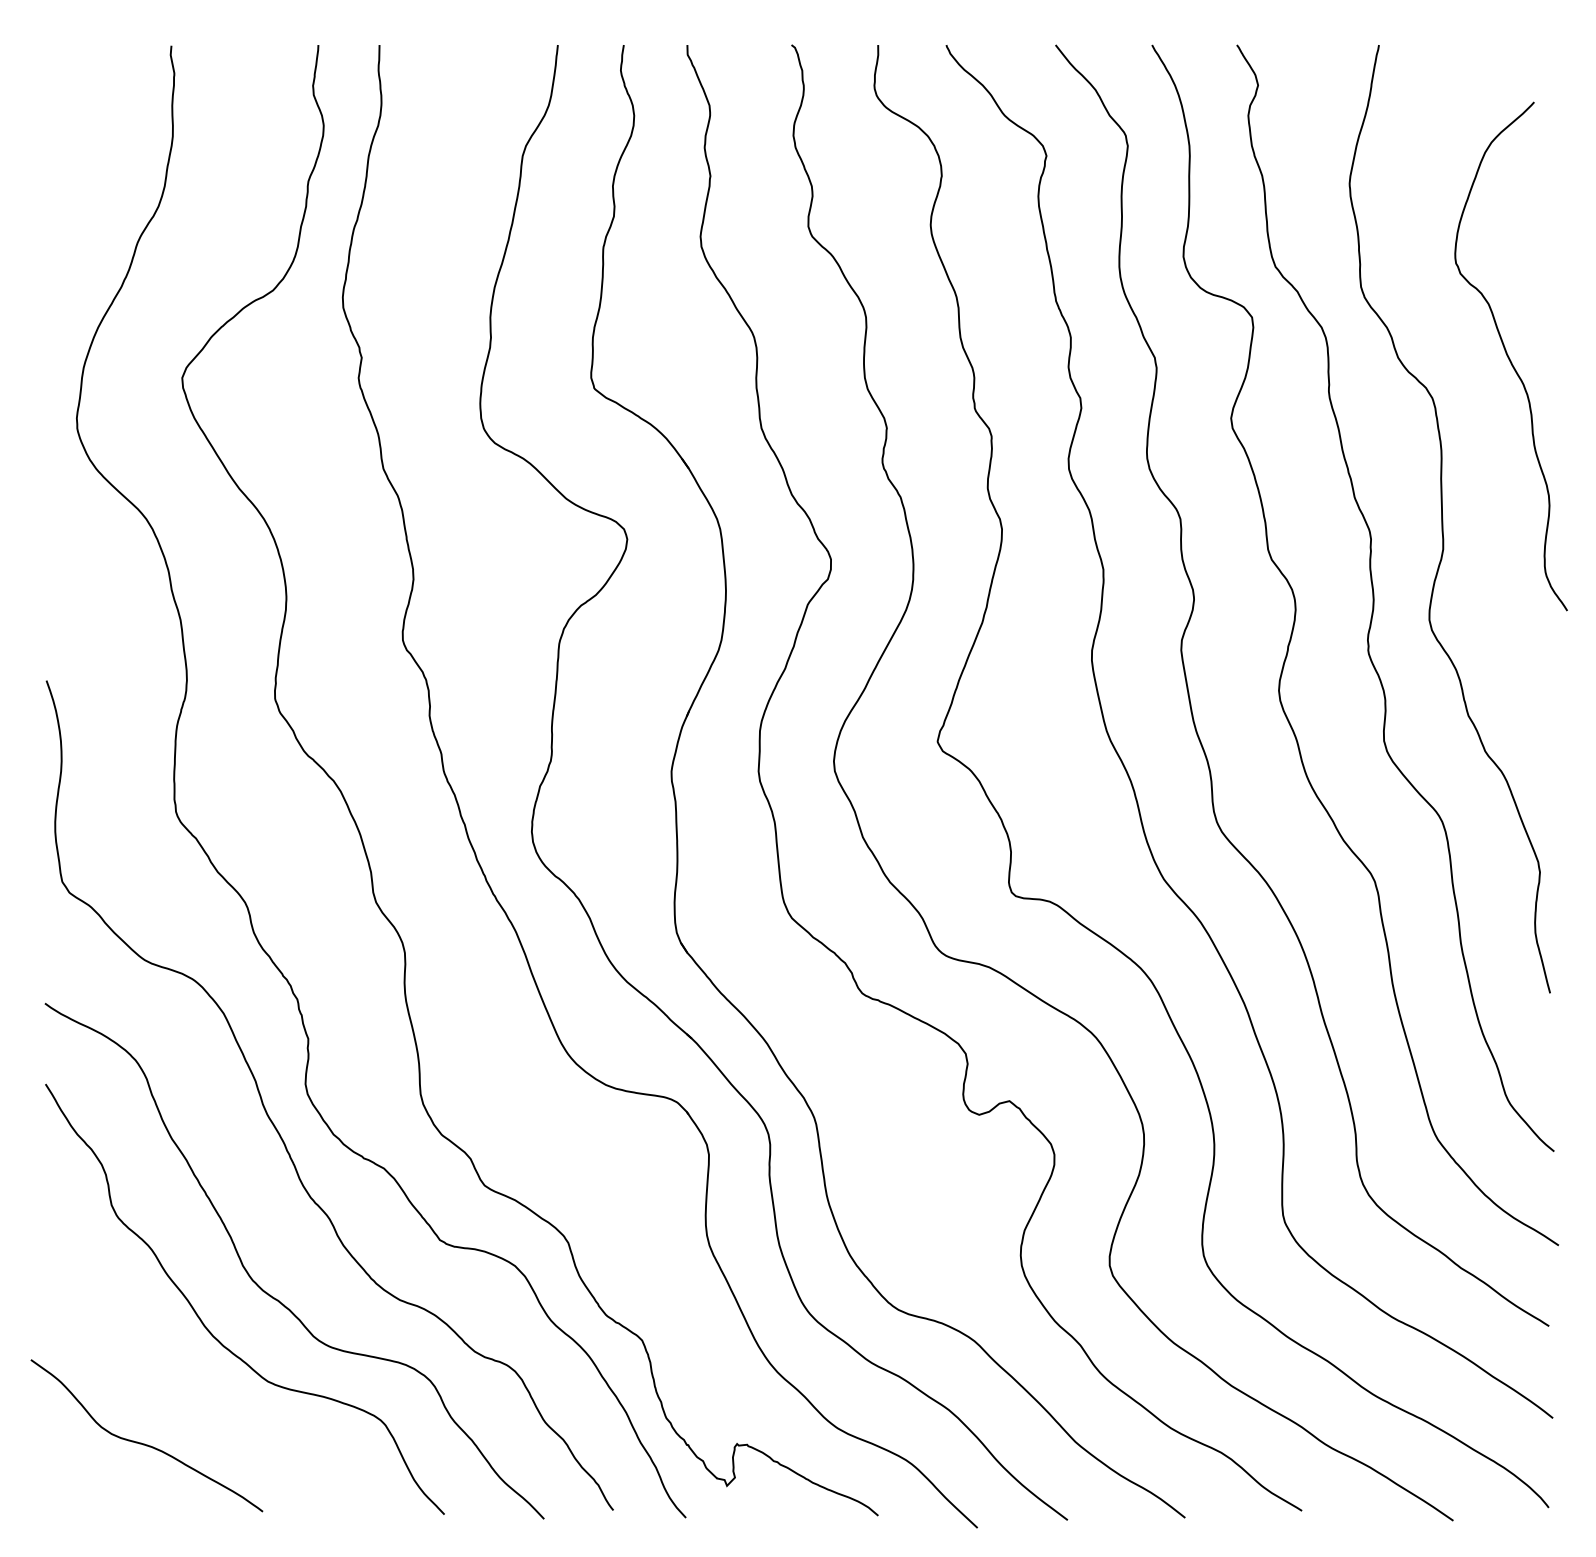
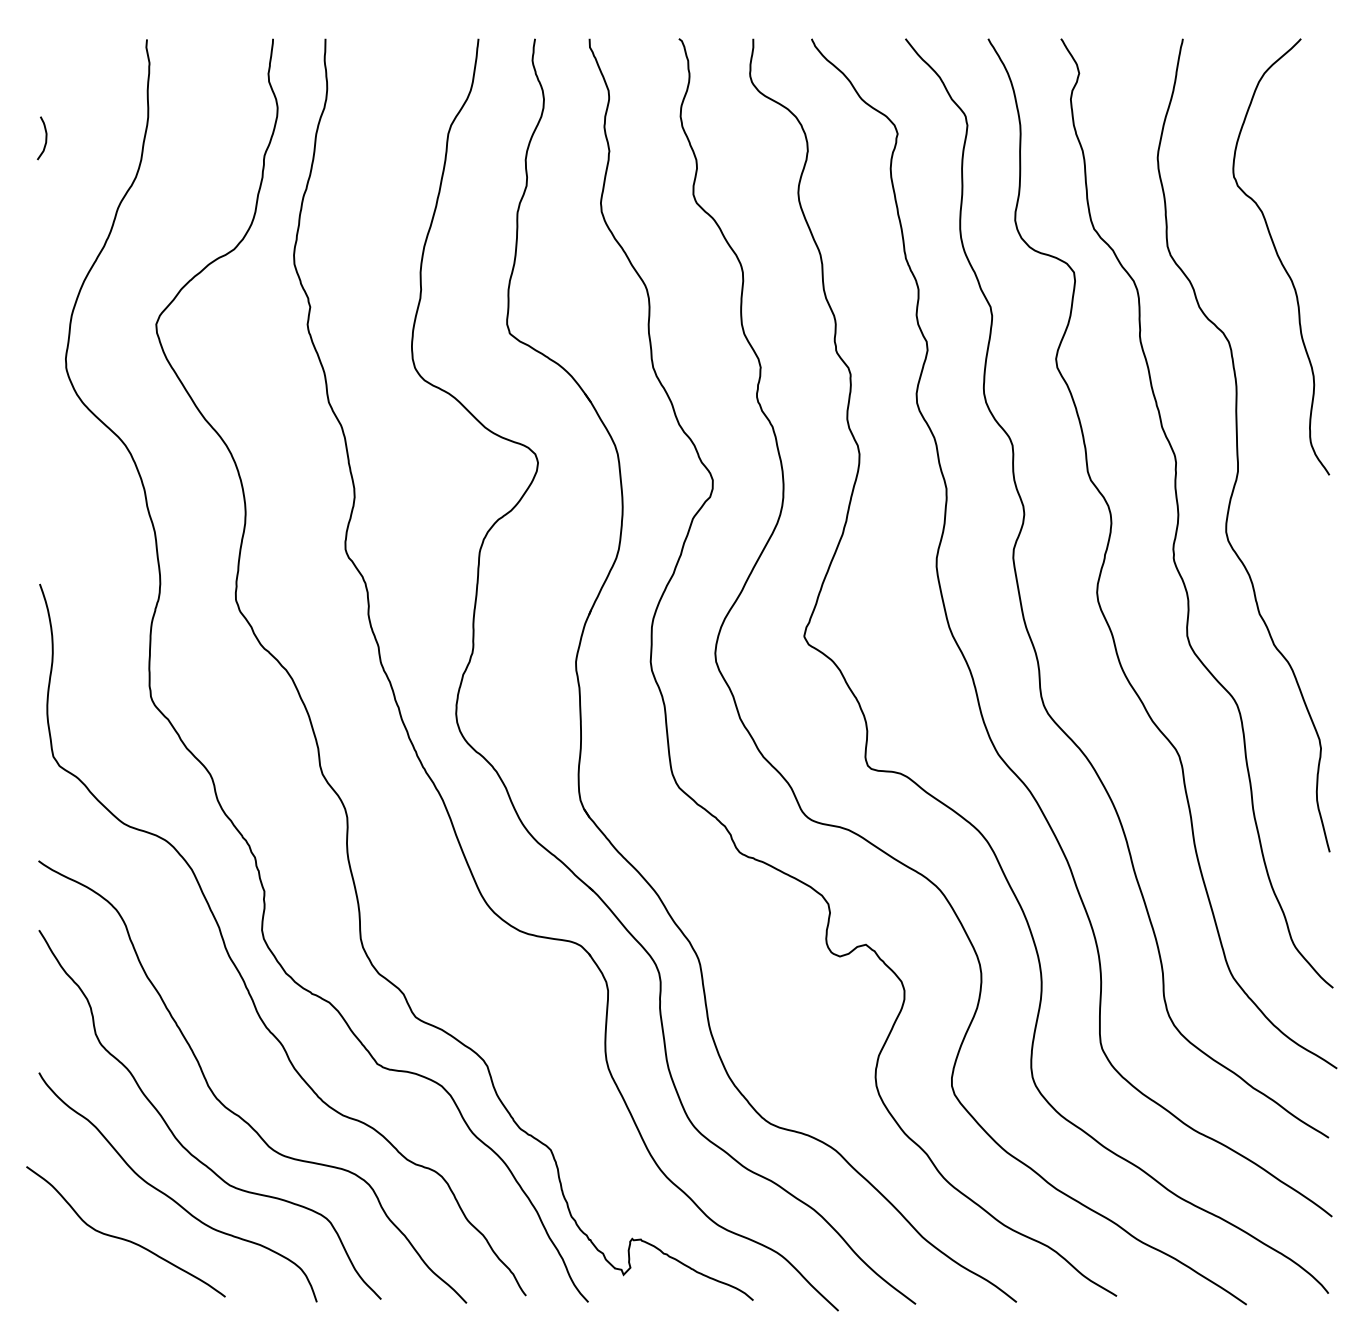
curve: (53, 161) -> (45, 138), added
curve: (1509, 355) -> (1279, 256), moved
curve: (199, 1395) -> (171, 1197), added

